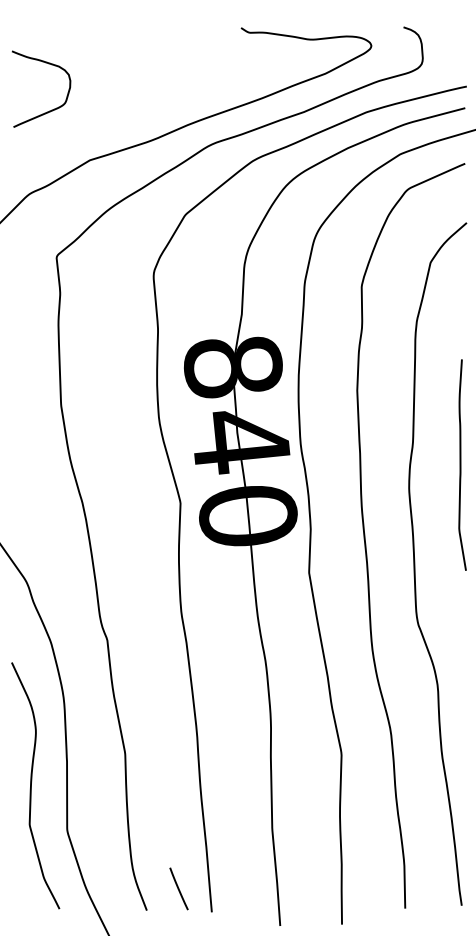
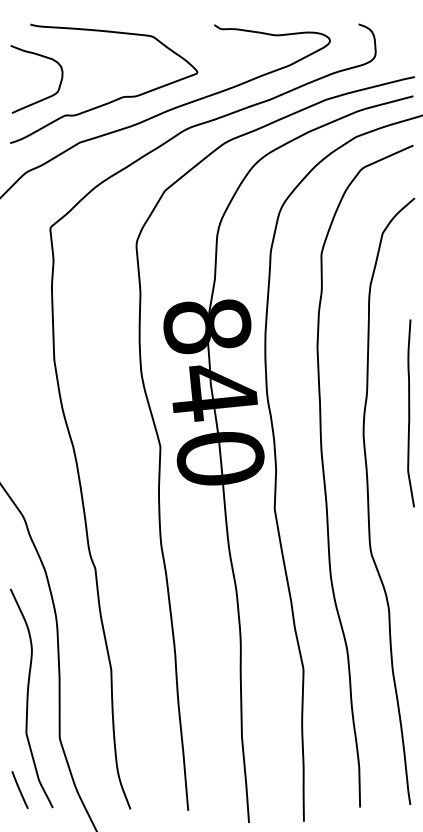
curve: (123, 114) -> (109, 101), added
line: (178, 888) -> (19, 789), moved

